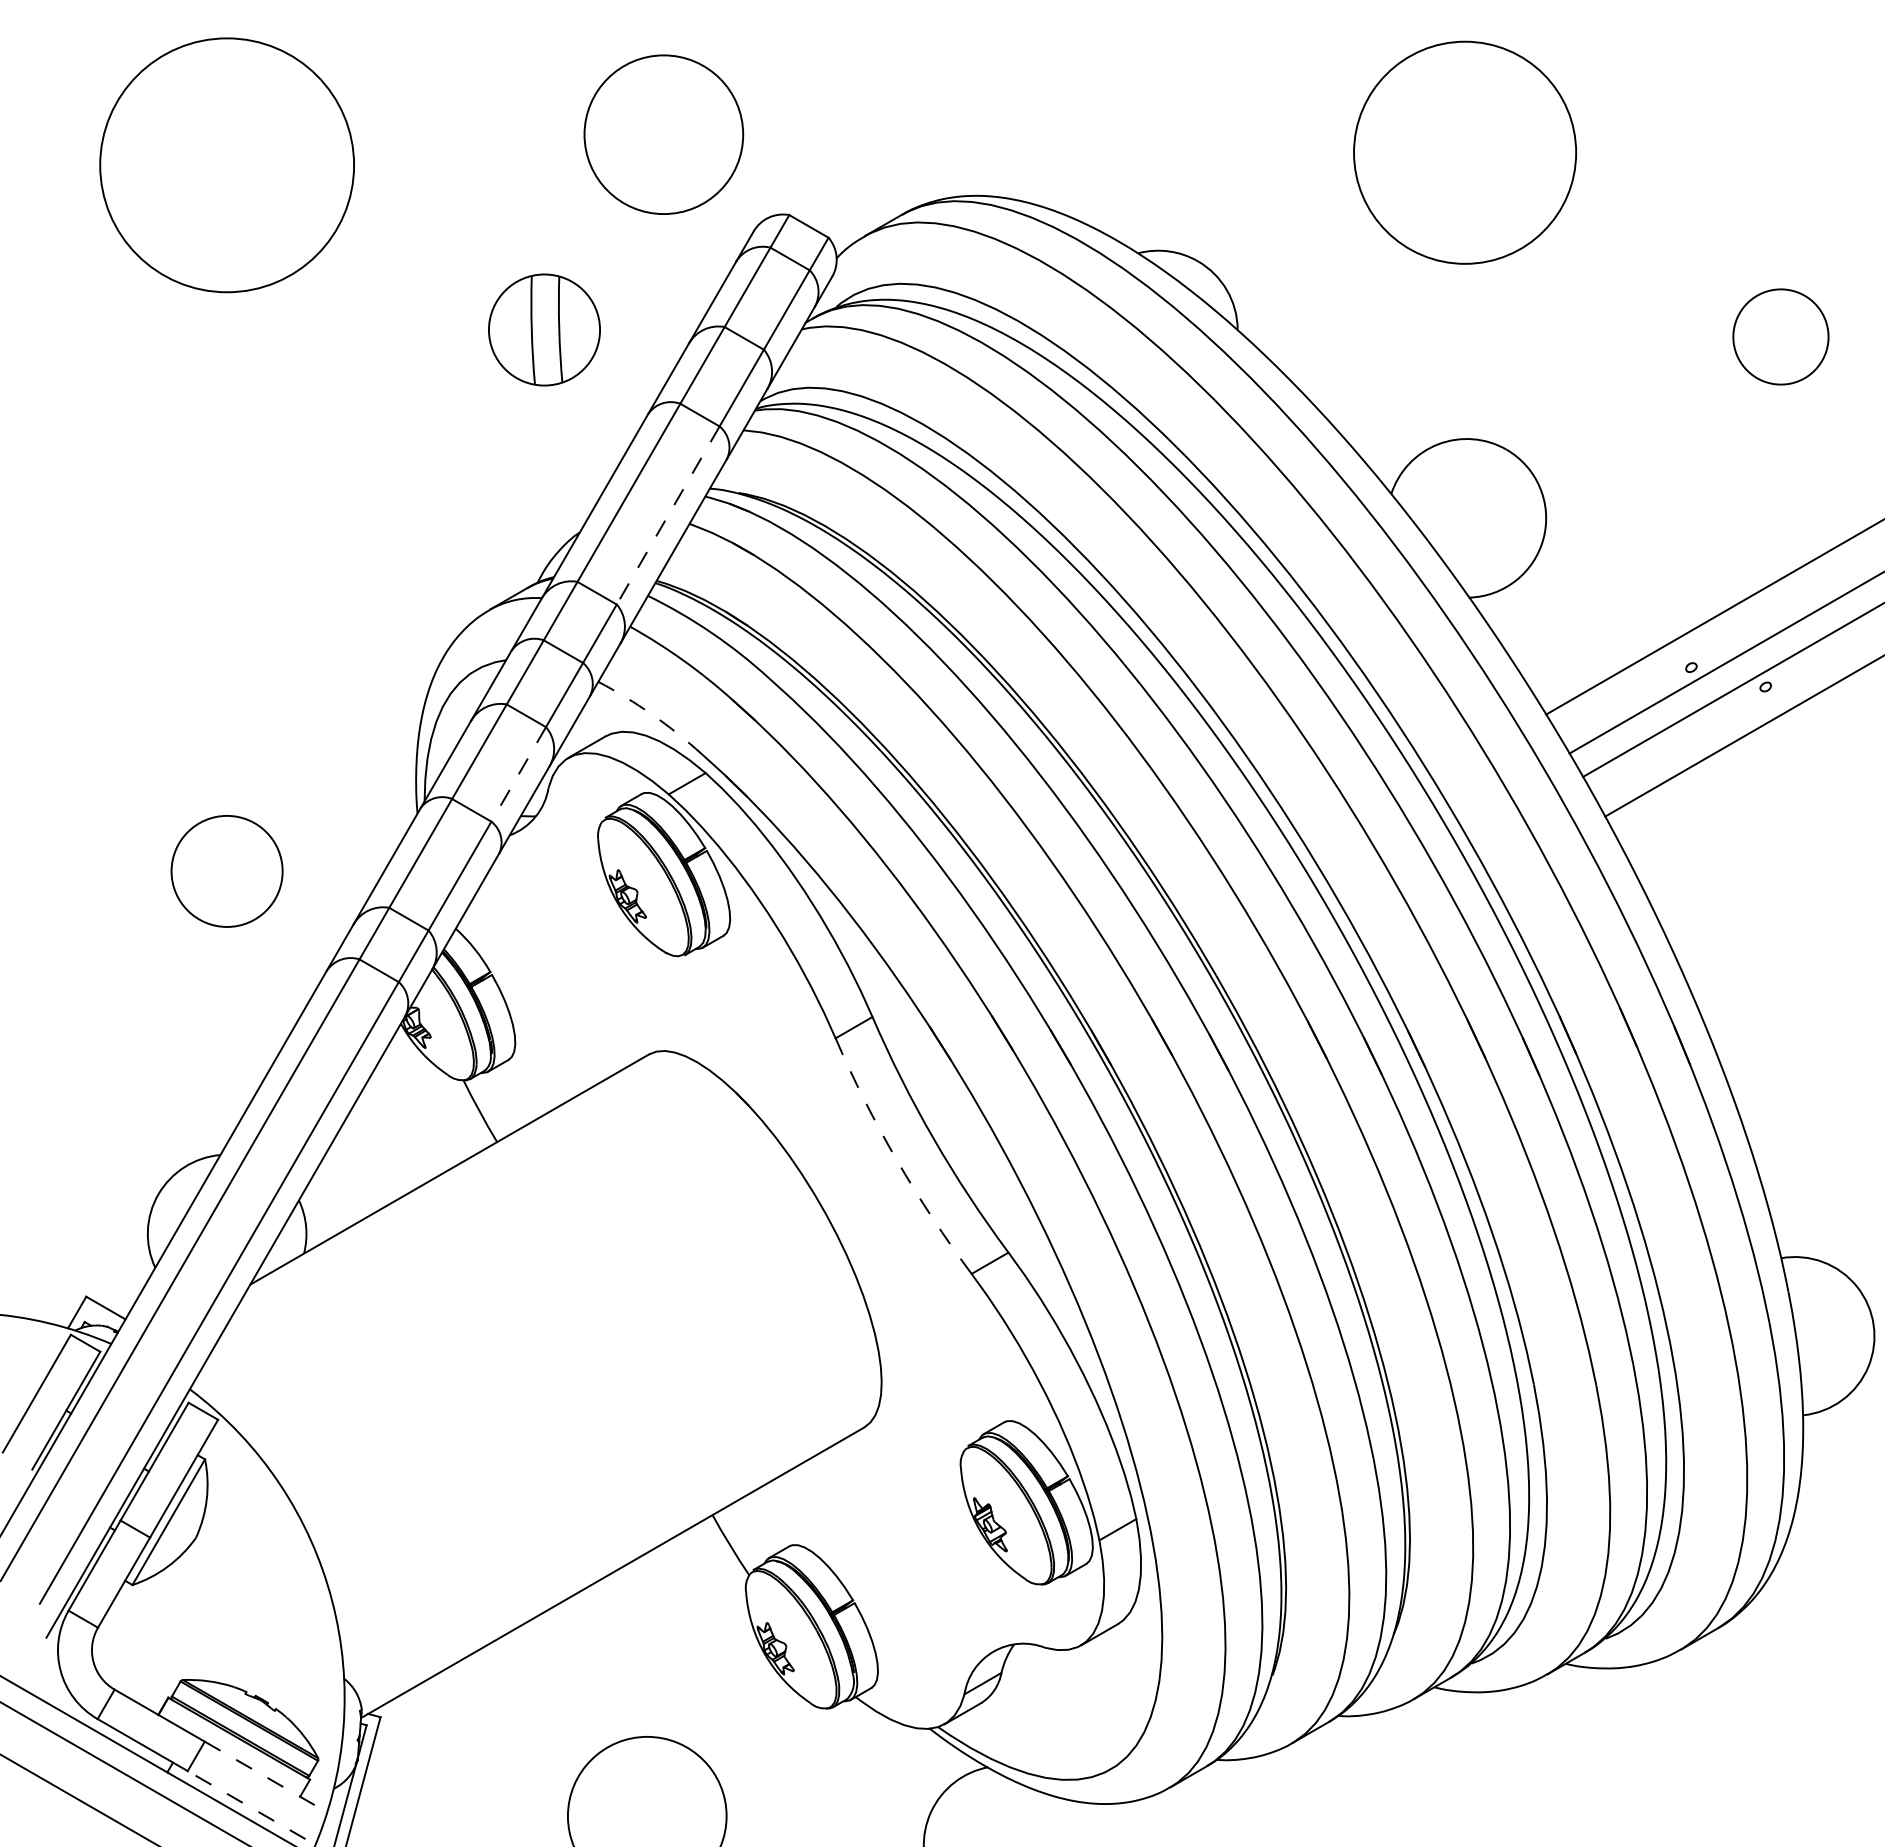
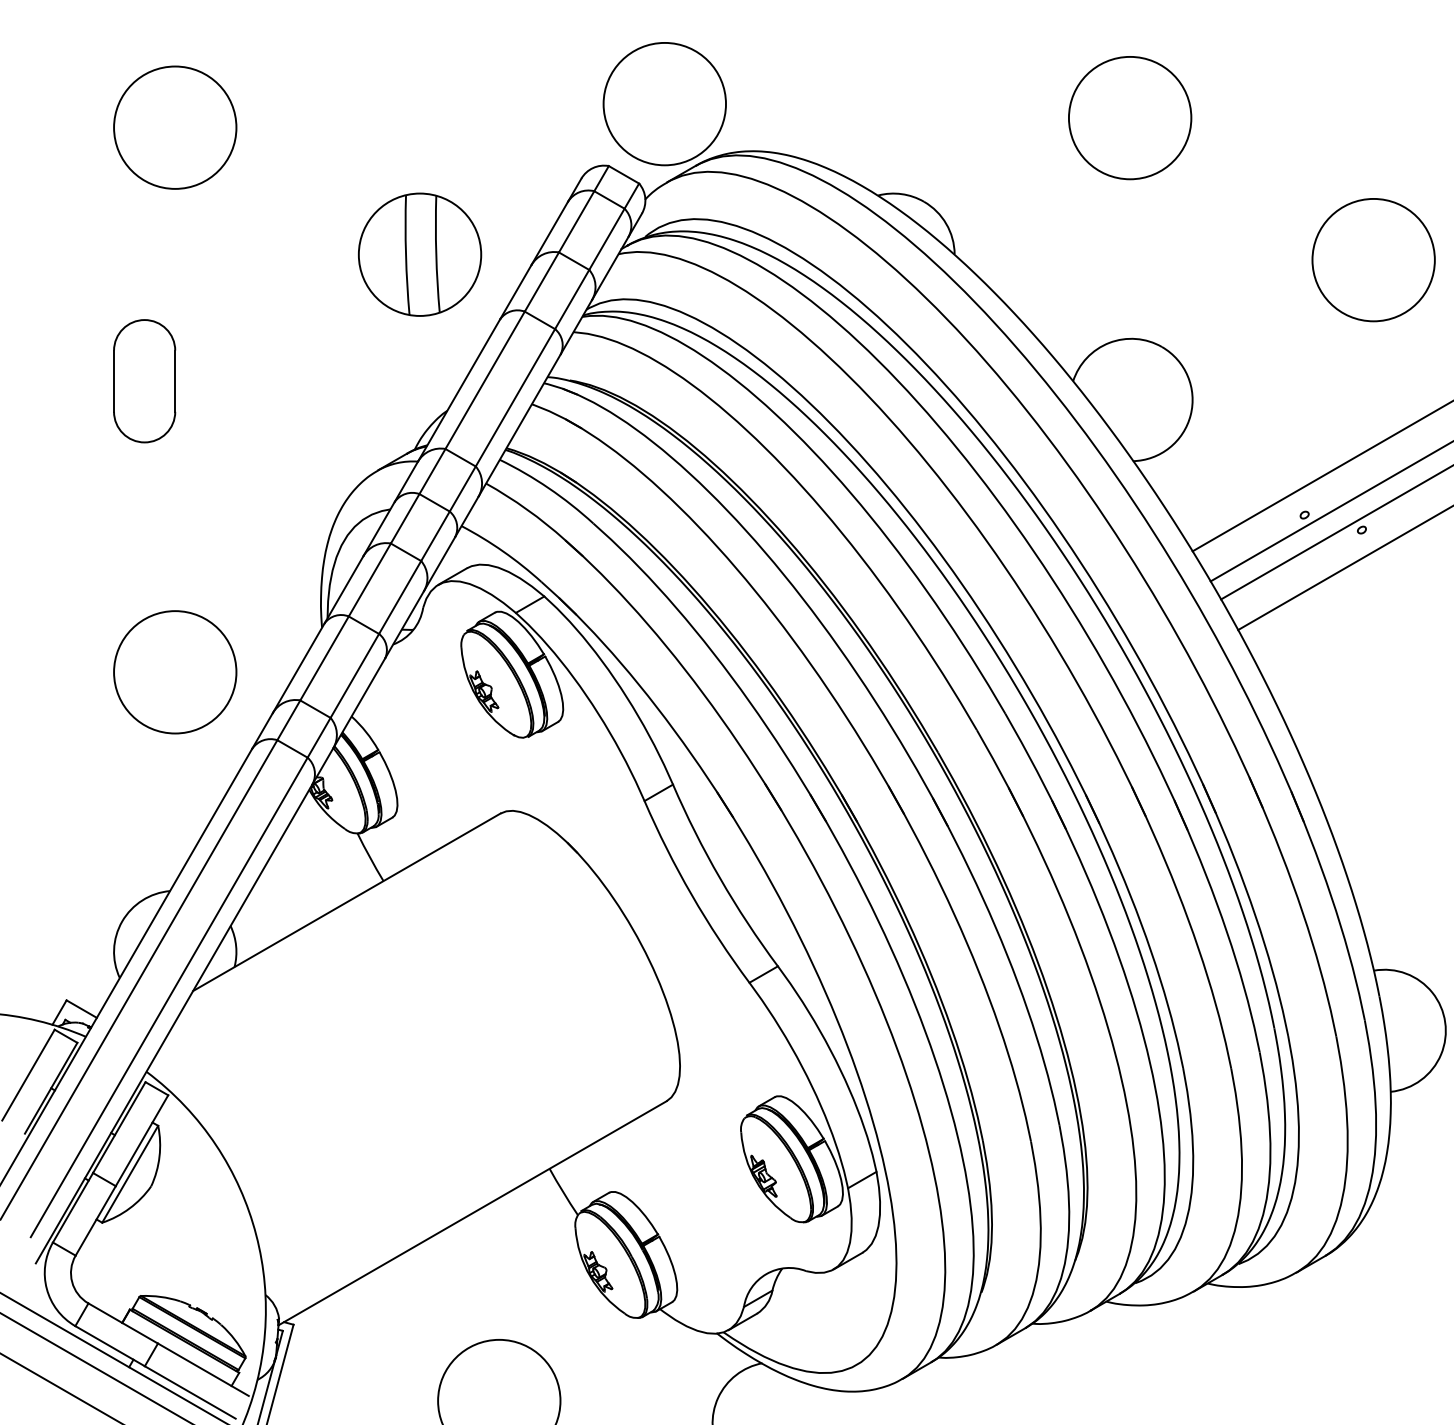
circle: (663, 134) -> (664, 103), moved
circle: (1465, 152) -> (1130, 117), size x0.71
circle: (226, 165) -> (174, 127), size x0.62
part: (544, 329) -> (420, 254), size x1.43
circle: (1780, 336) -> (1373, 259), size x1.67
part: (186, 493) -> (143, 380), added
line: (668, 515) -> (515, 397), dashed -> solid
arc: (652, 714) -> (503, 551), dashed -> solid
line: (518, 774) -> (399, 597), dashed -> solid
circle: (226, 871) -> (174, 672), size x1.43
arc: (896, 1160) -> (691, 895), dashed -> solid
line: (264, 1775) -> (204, 1369), dashed -> solid
line: (246, 1804) -> (190, 1392), dashed -> solid

